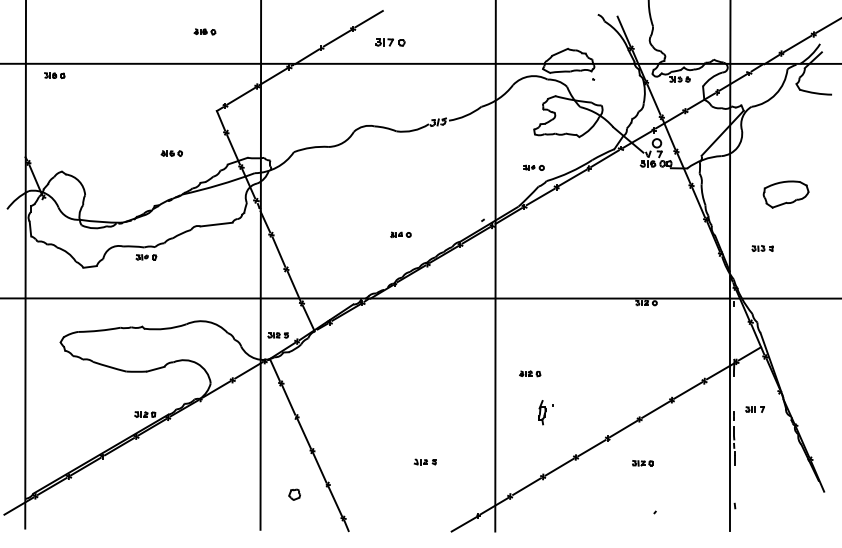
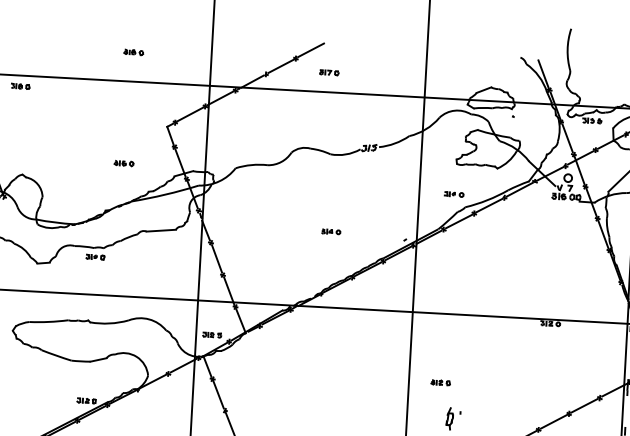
part: (204, 31) -> (133, 52), moved
part: (390, 42) -> (329, 72), size x0.71
part: (400, 234) -> (330, 231), moved

